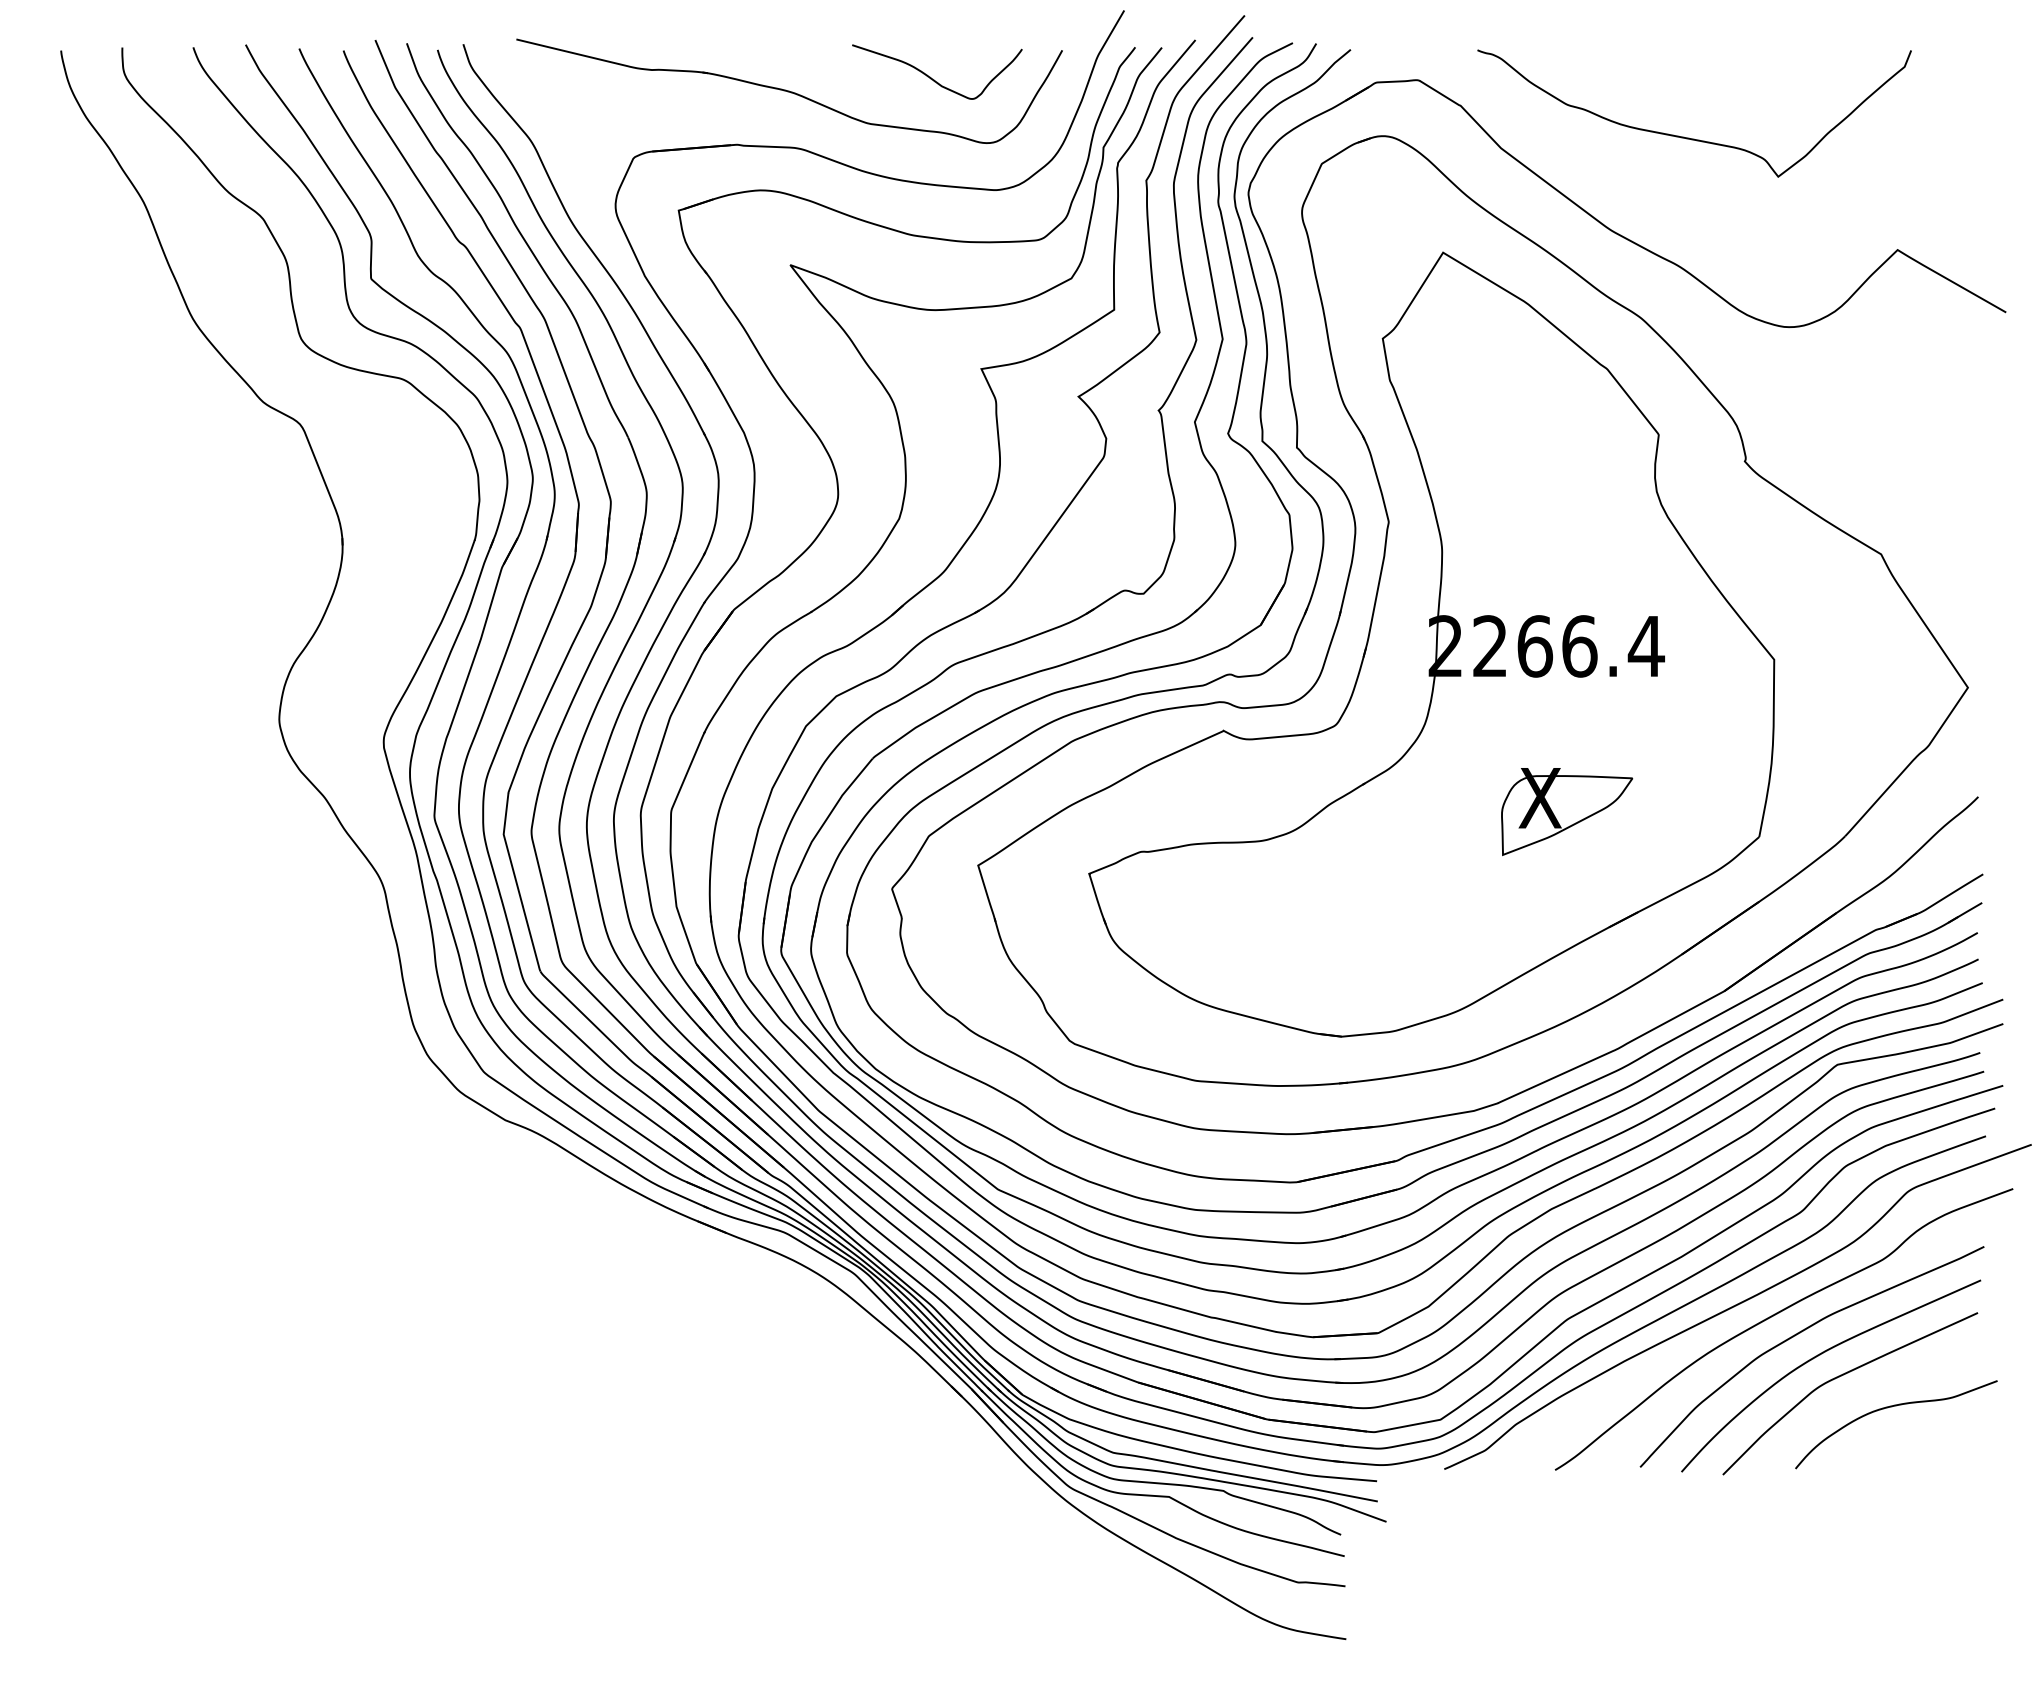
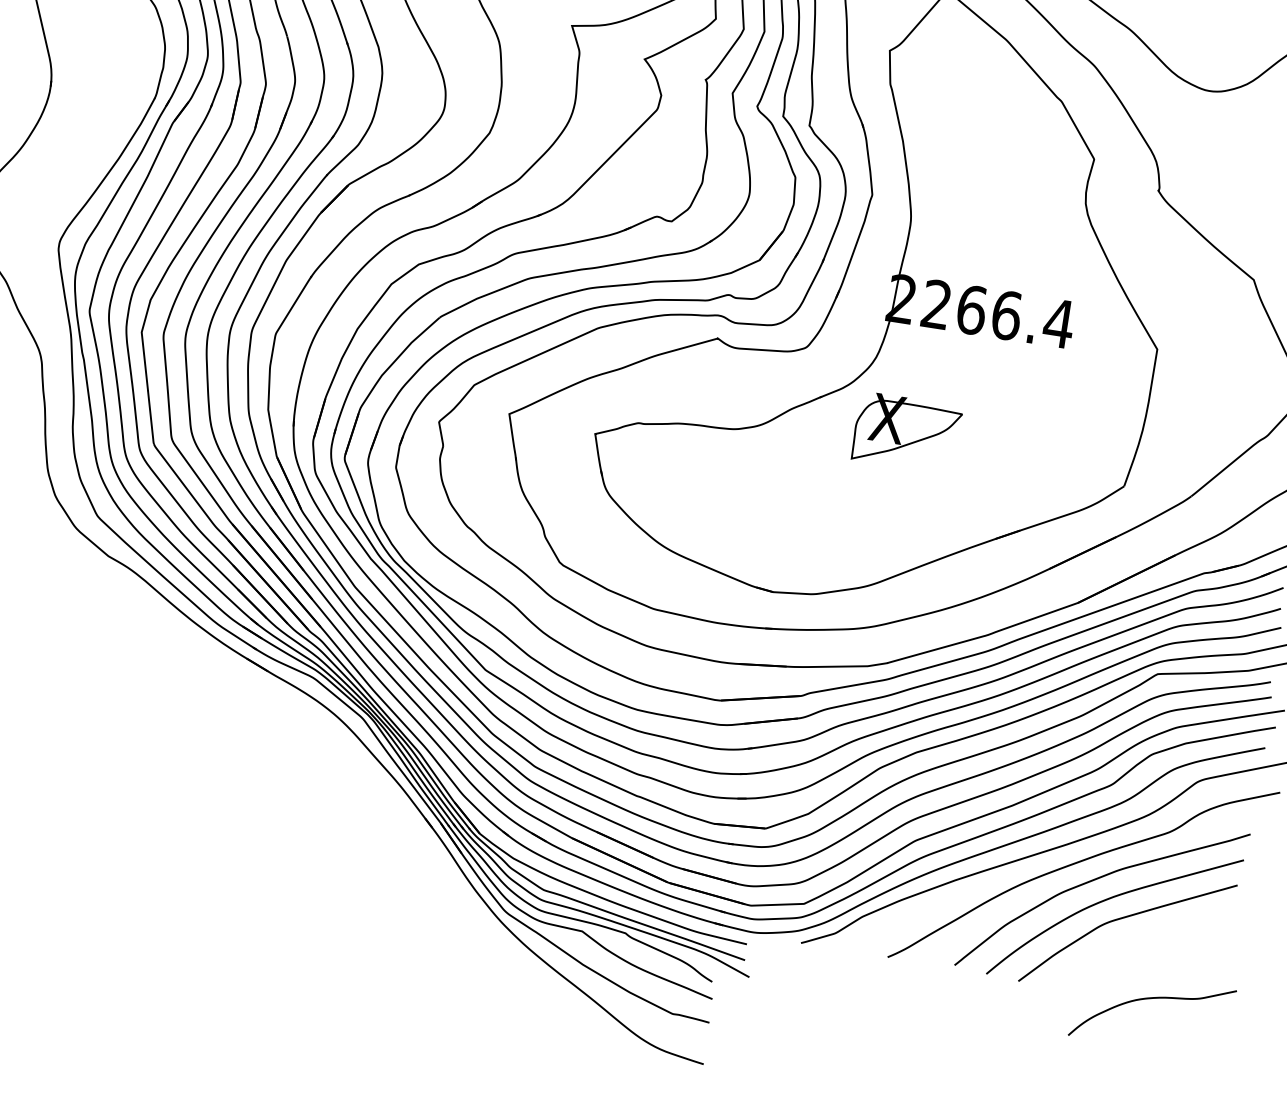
part: (1567, 812) -> (907, 433), moved
curve: (1892, 1407) -> (1151, 999), moved

